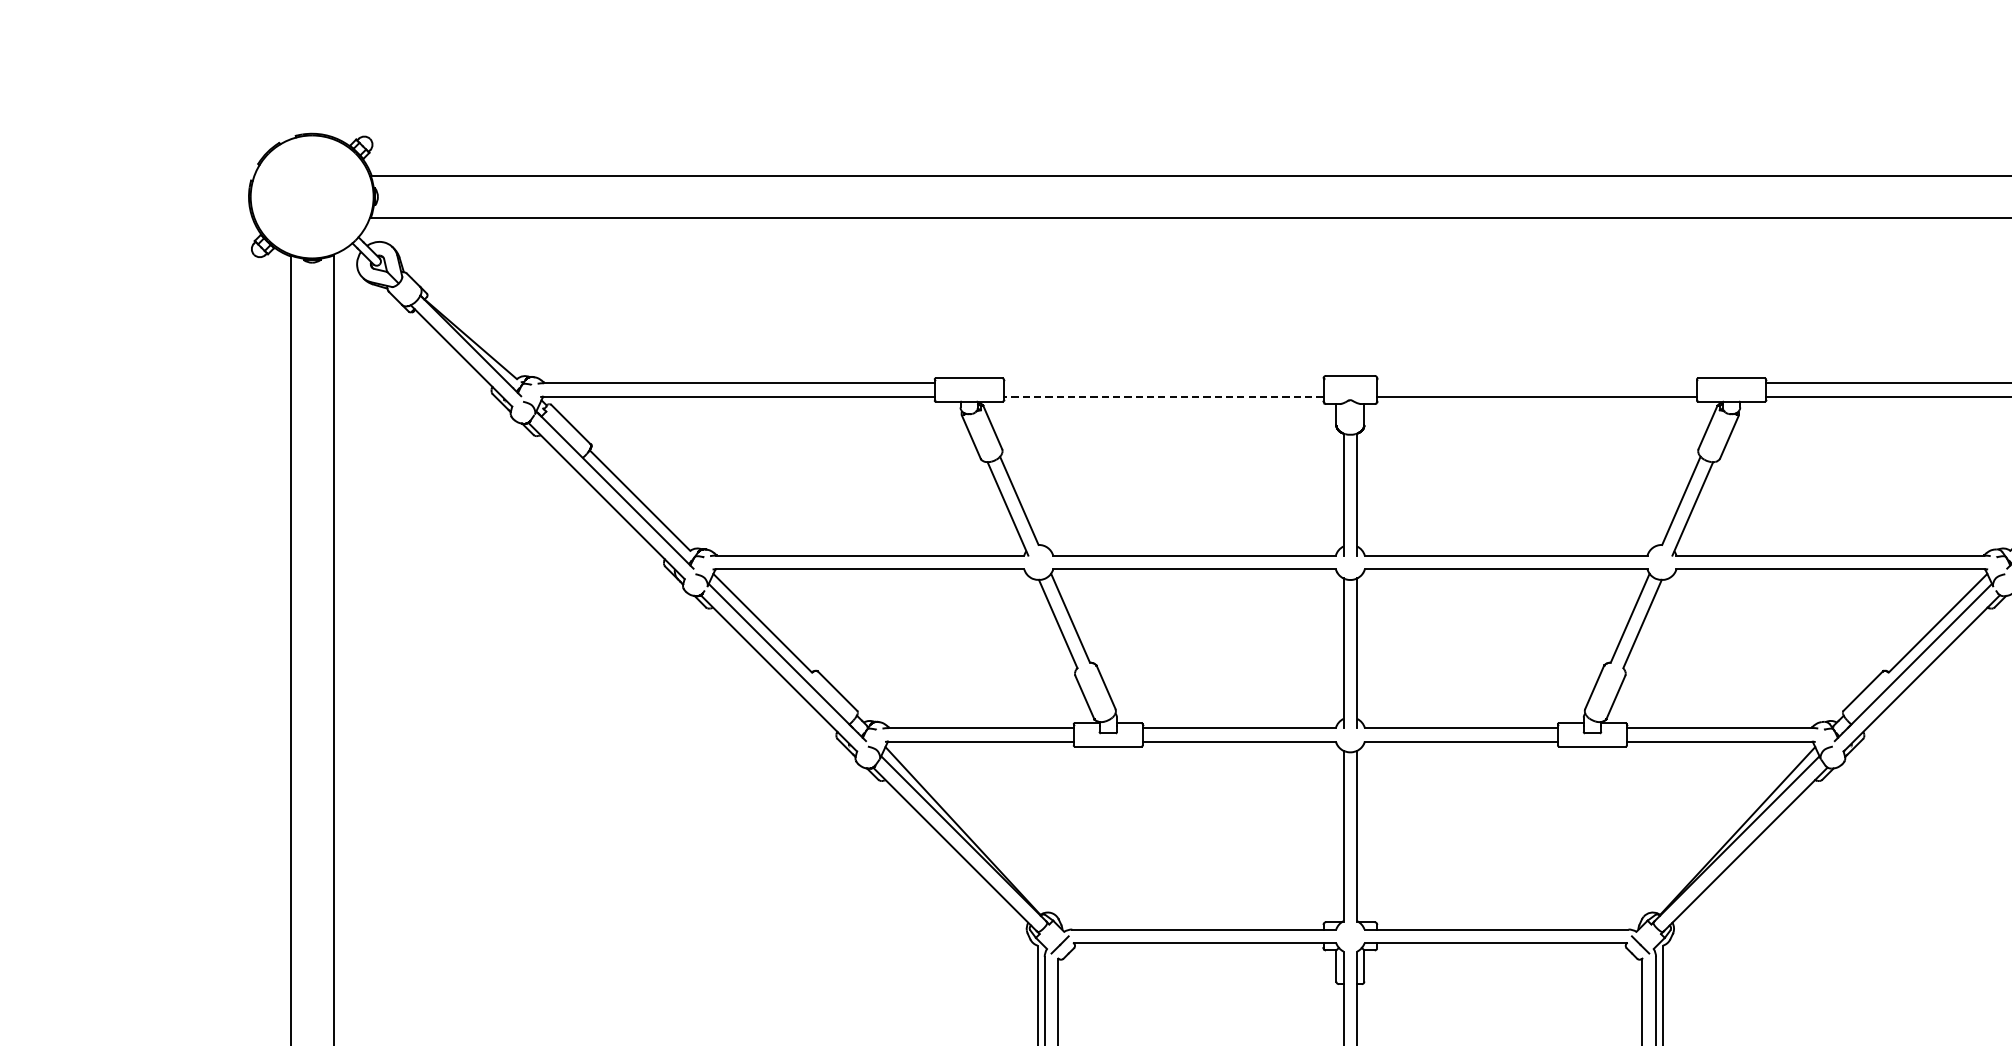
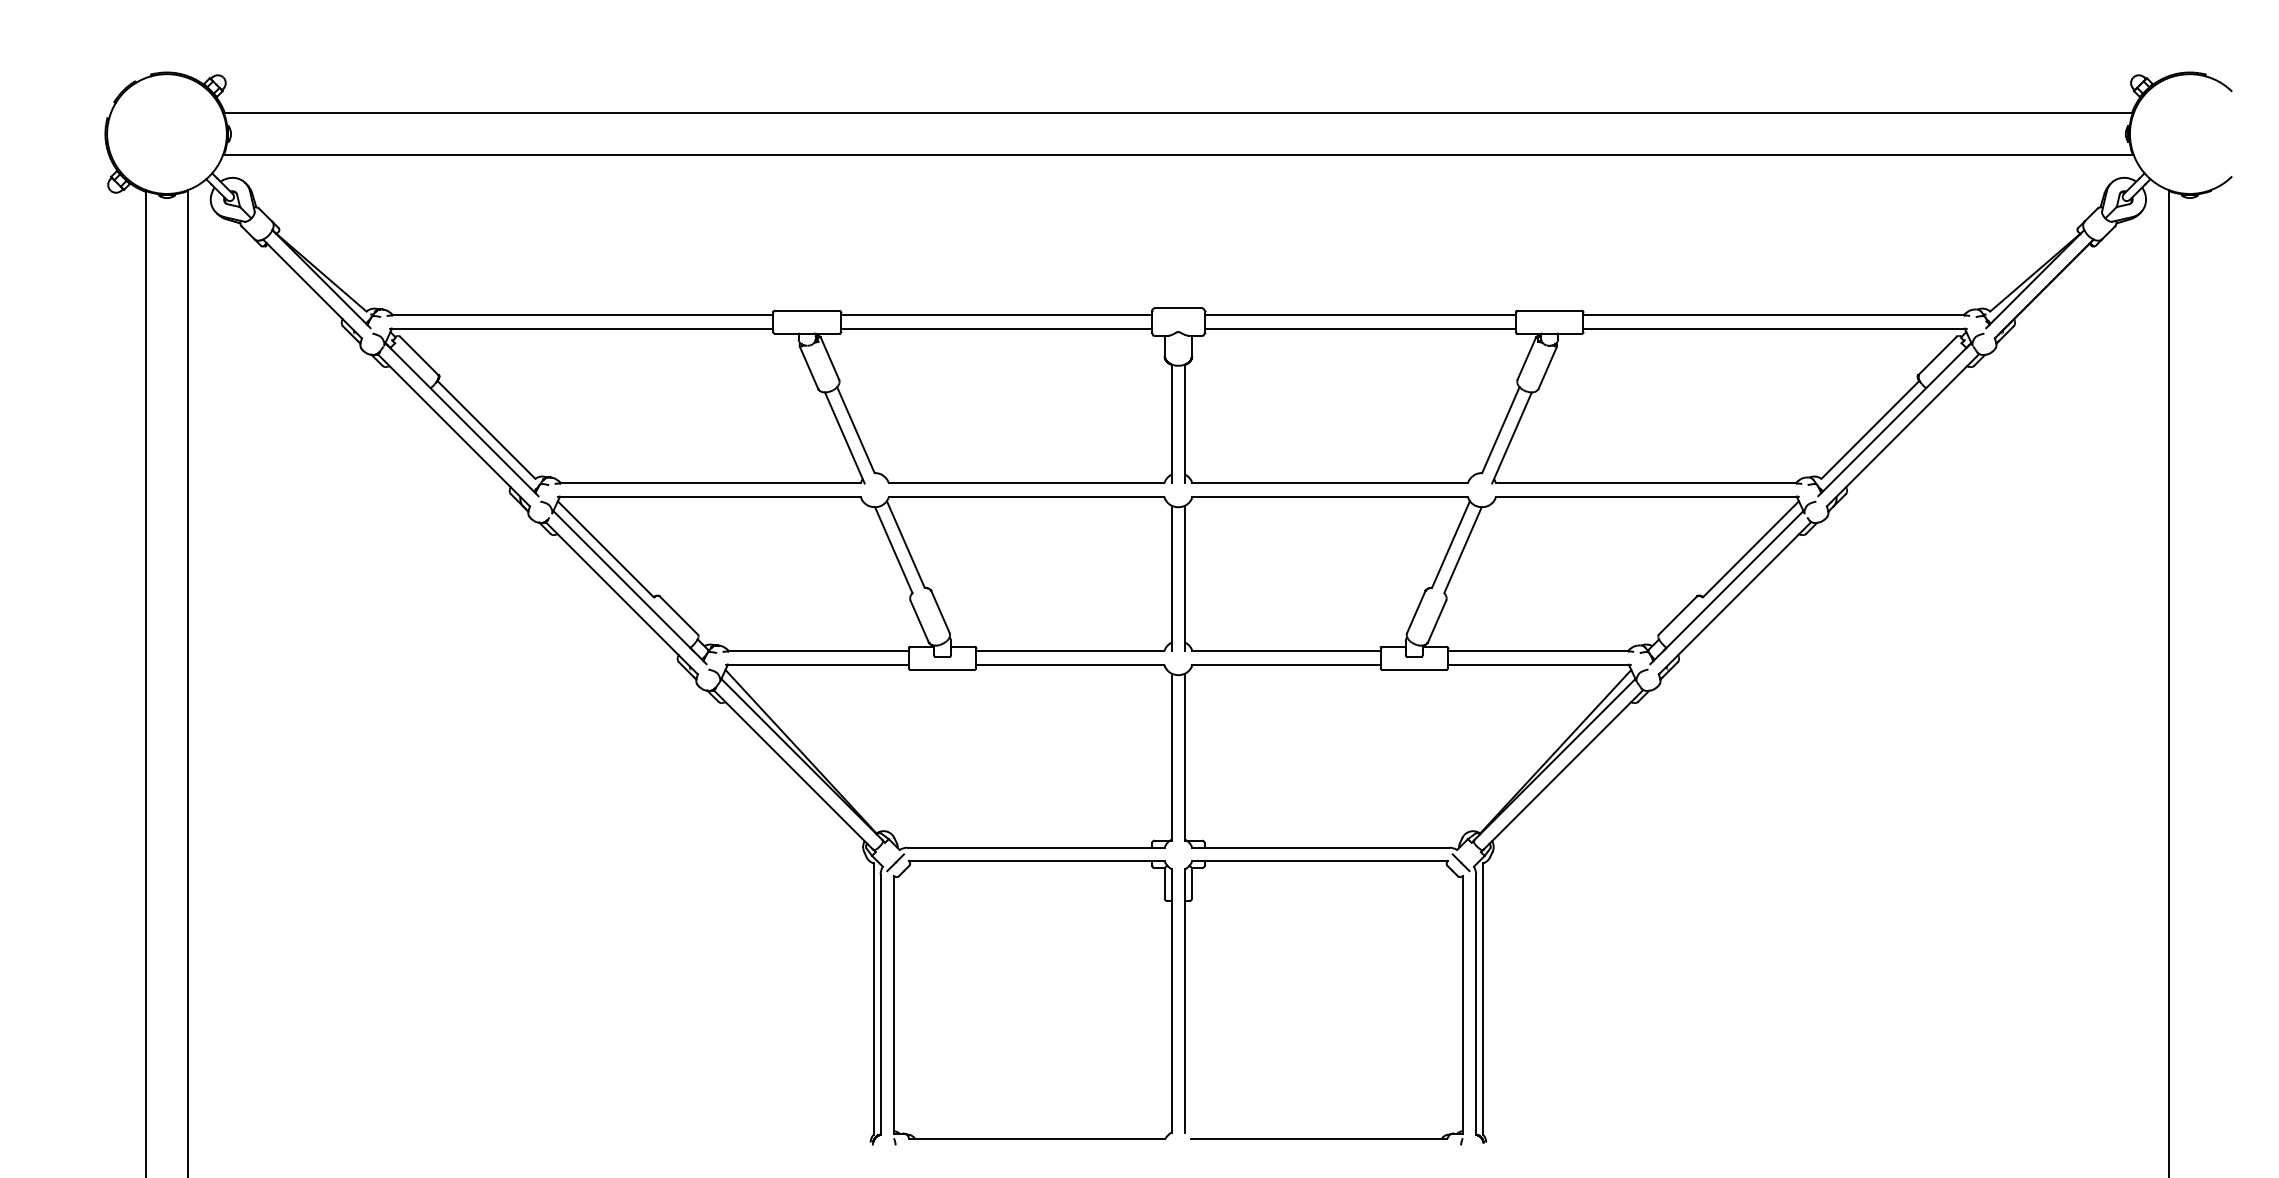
line: (1163, 383) -> (996, 315), added
line: (1537, 383) -> (1360, 315), added
line: (1163, 396) -> (996, 328), dashed -> solid

